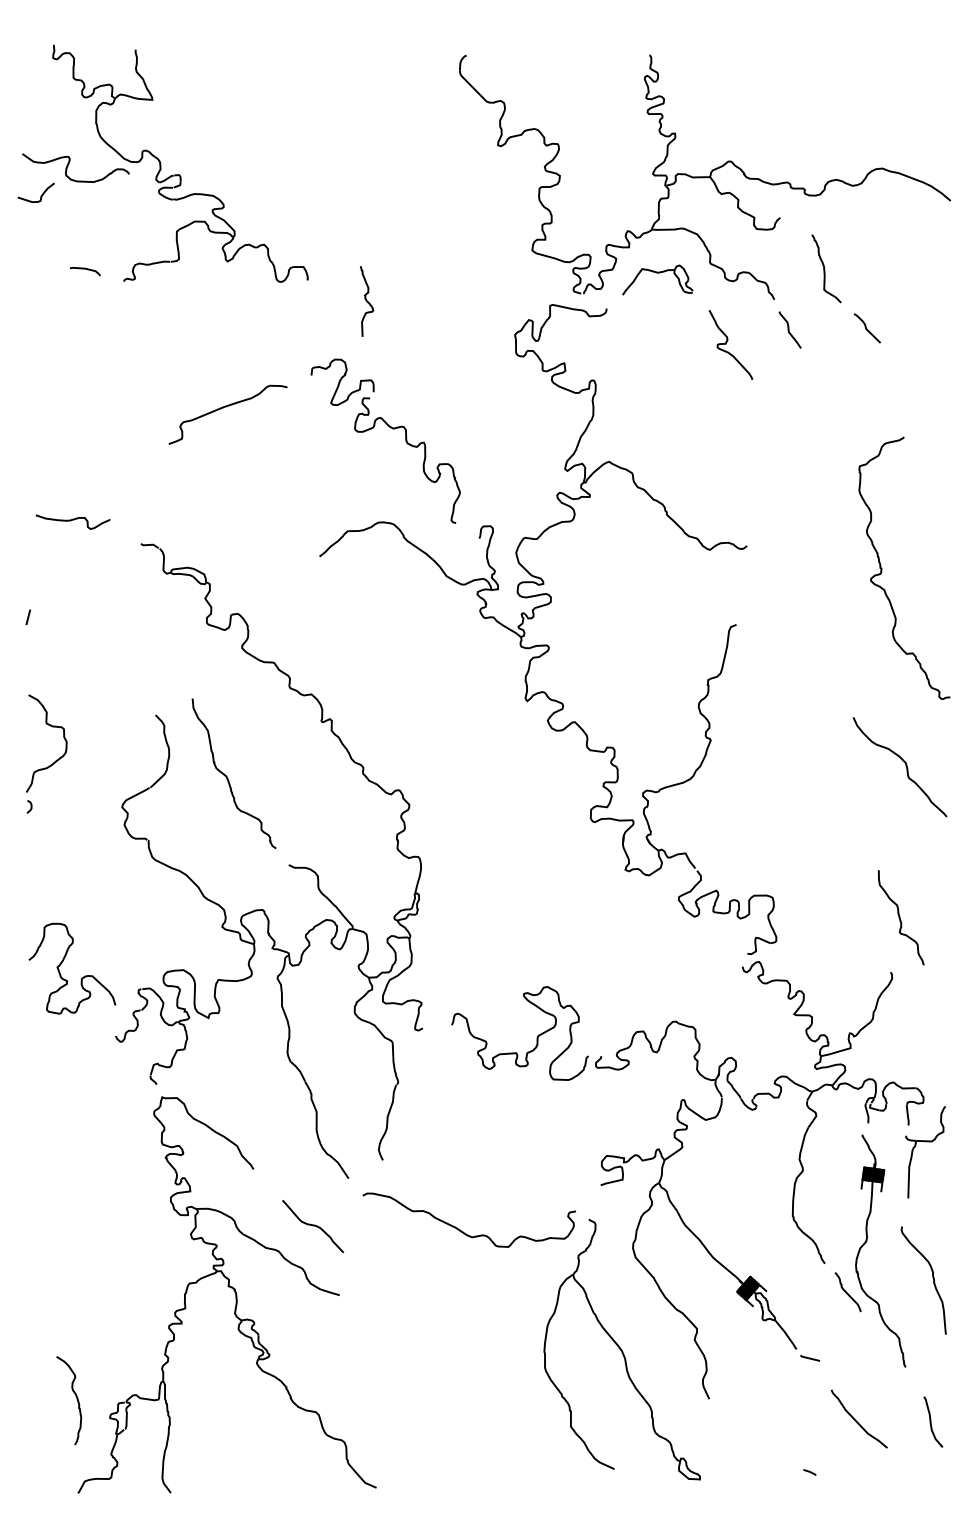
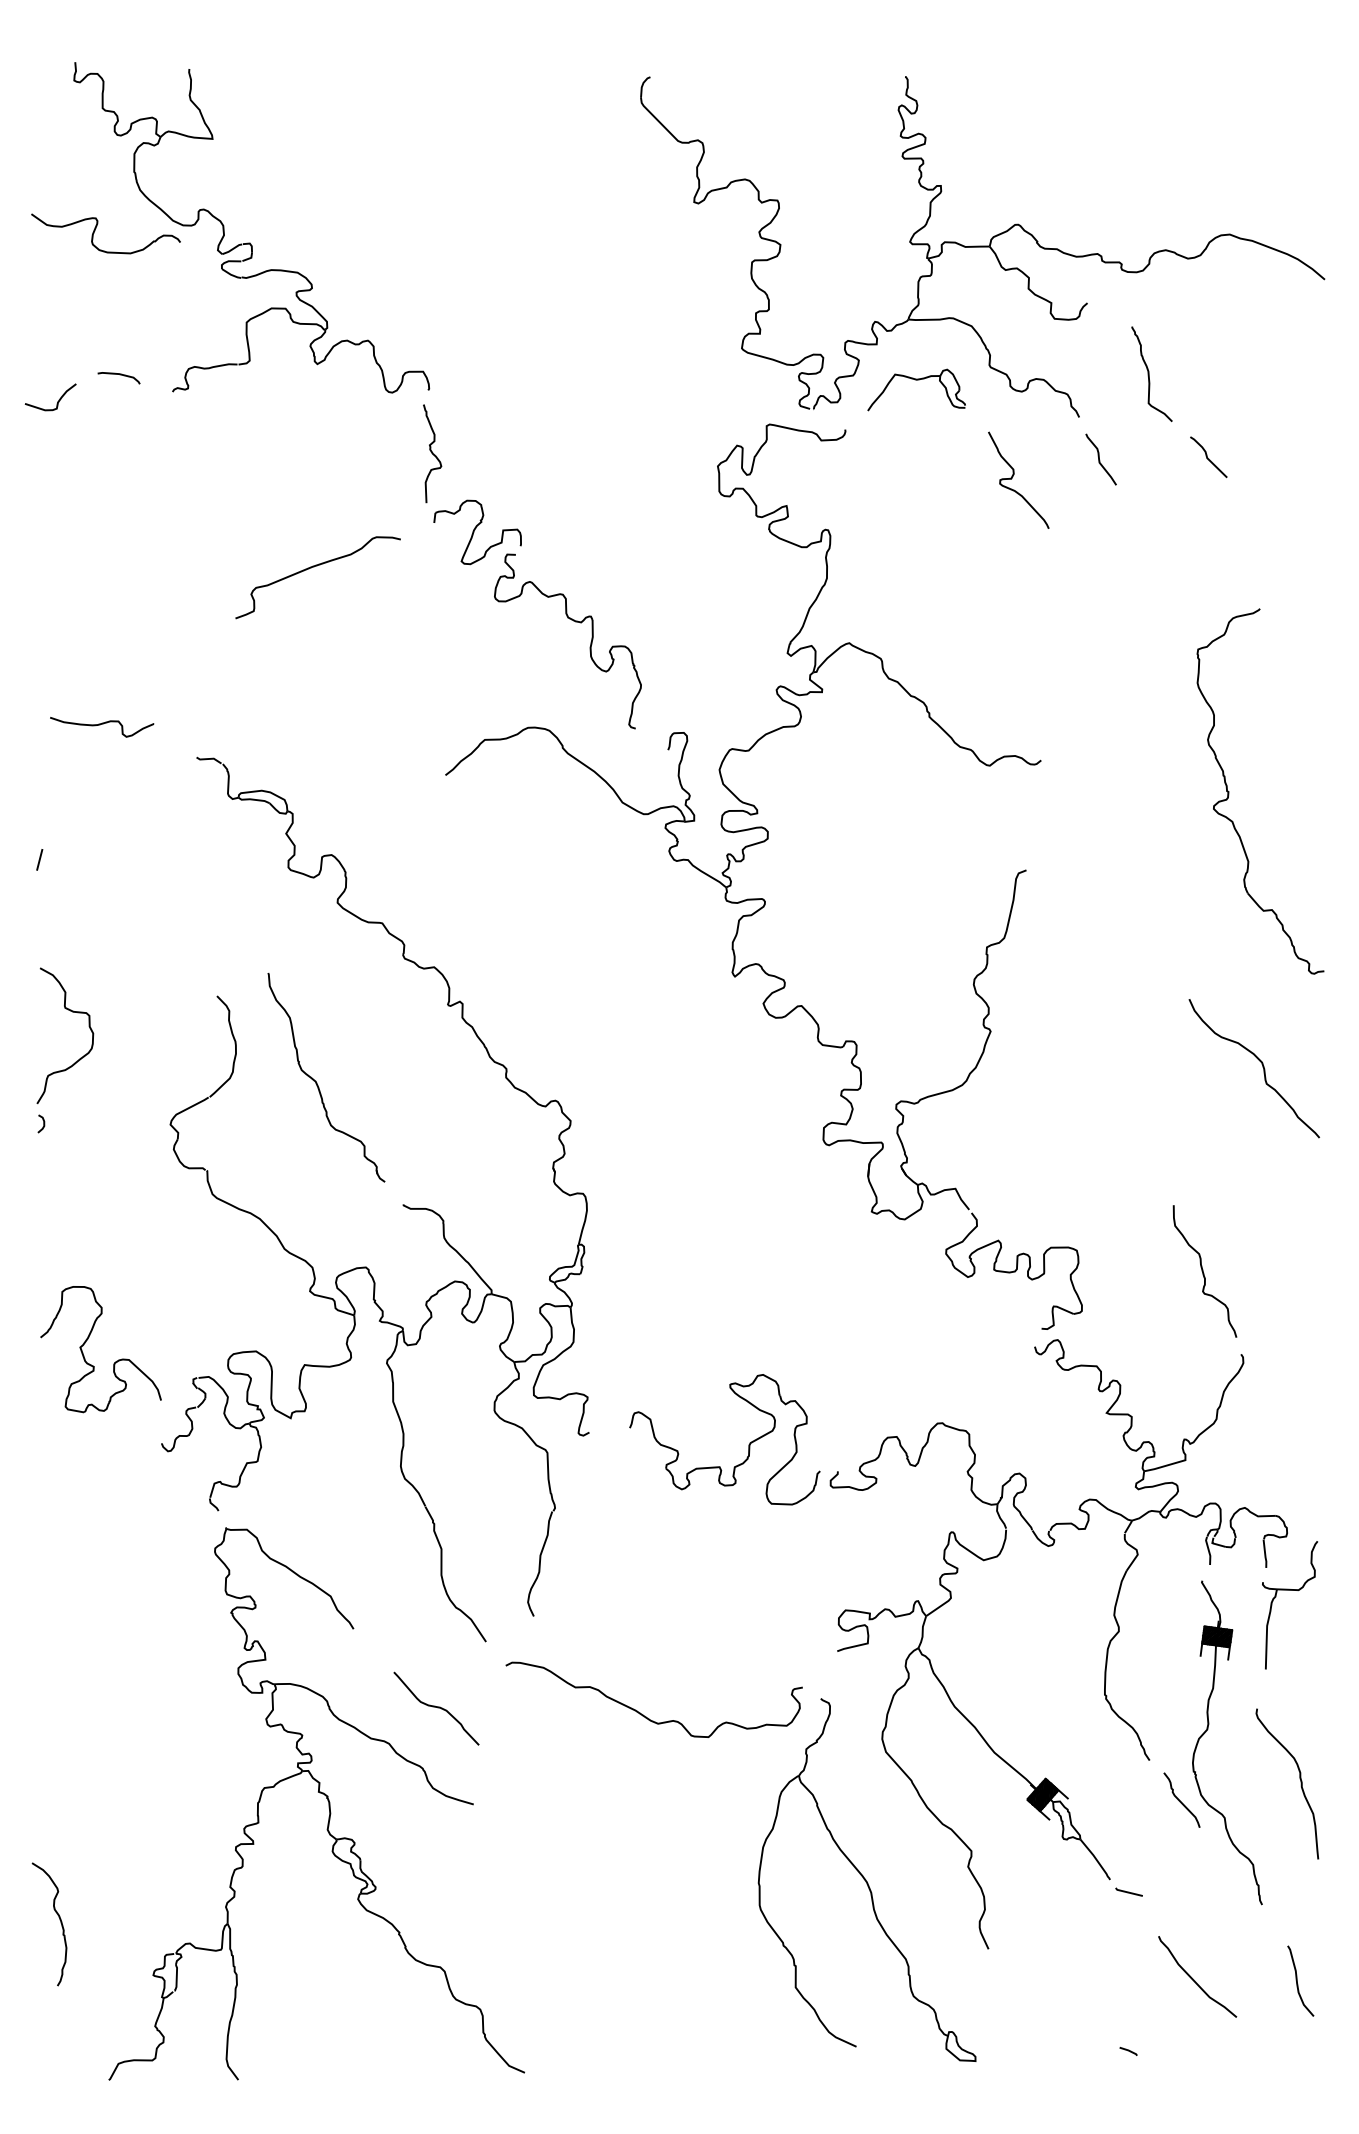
curve: (41, 195) -> (57, 401), moved
curve: (366, 301) -> (432, 453), moved
curve: (900, 917) -> (1203, 1271), moved
curve: (76, 1397) -> (59, 1920), moved

